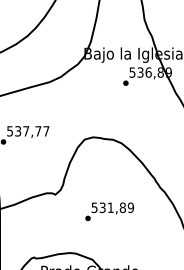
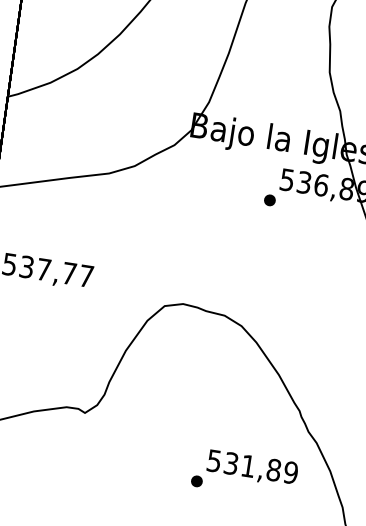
text: (109, 211) -> (244, 473), moved

